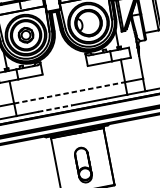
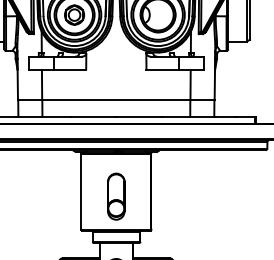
line: (69, 93) -> (116, 100), dashed -> solid
line: (54, 108) -> (93, 116), dashed -> solid

